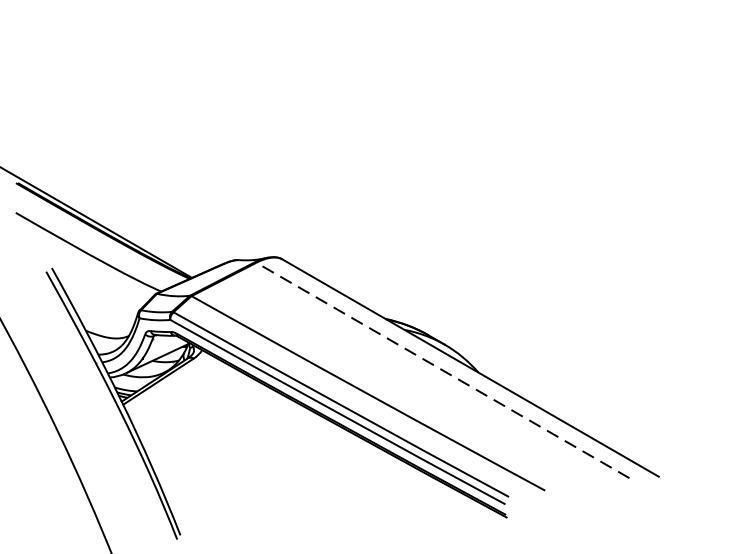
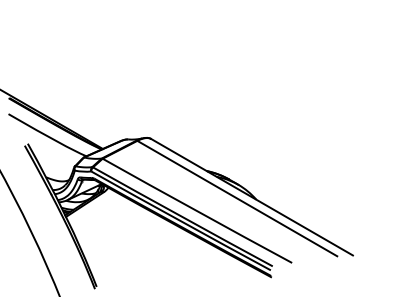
line: (441, 370) -> (236, 198), dashed -> solid

